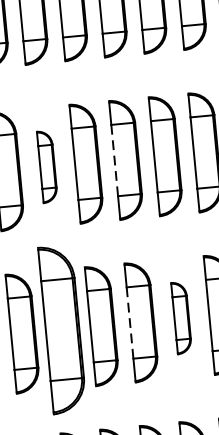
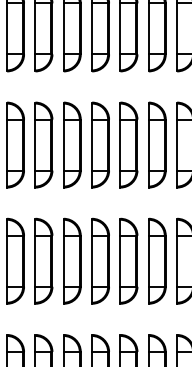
line: (114, 161) -> (120, 145), dashed -> solid
part: (47, 166) -> (72, 144), size x1.67
part: (181, 317) -> (157, 260), size x1.67
line: (130, 323) -> (120, 261), dashed -> solid
part: (62, 328) -> (72, 260), size x0.71

